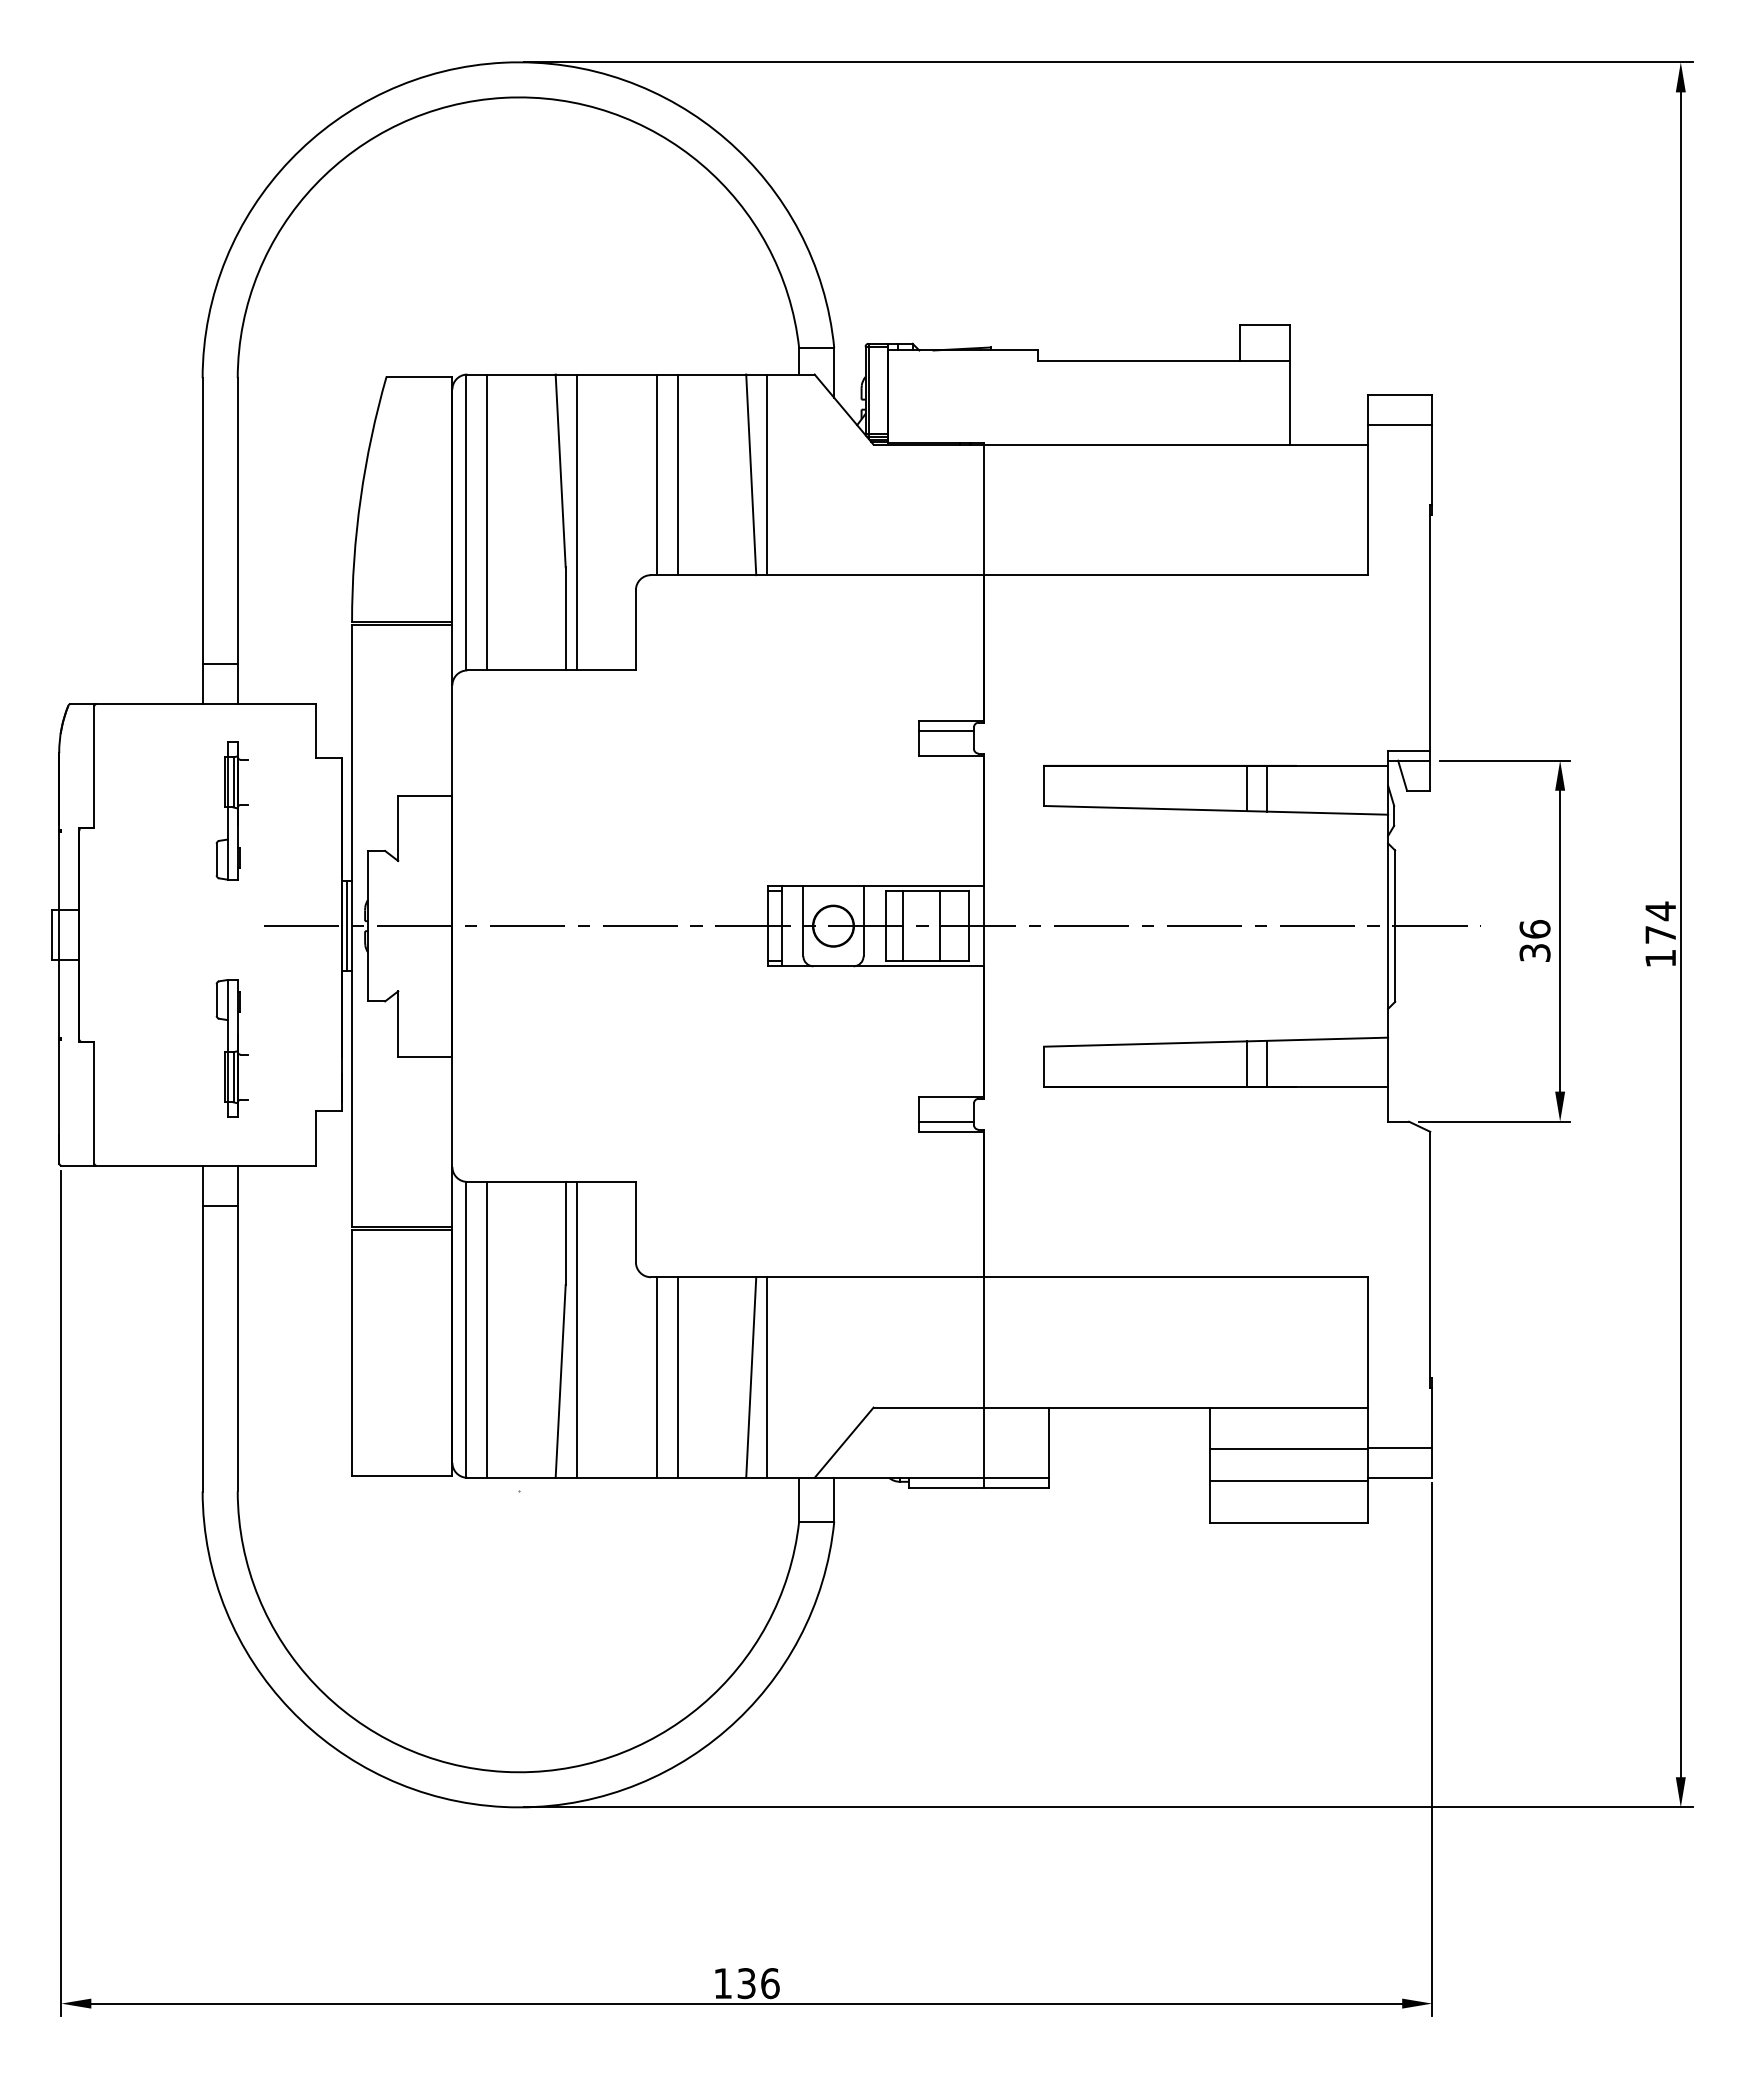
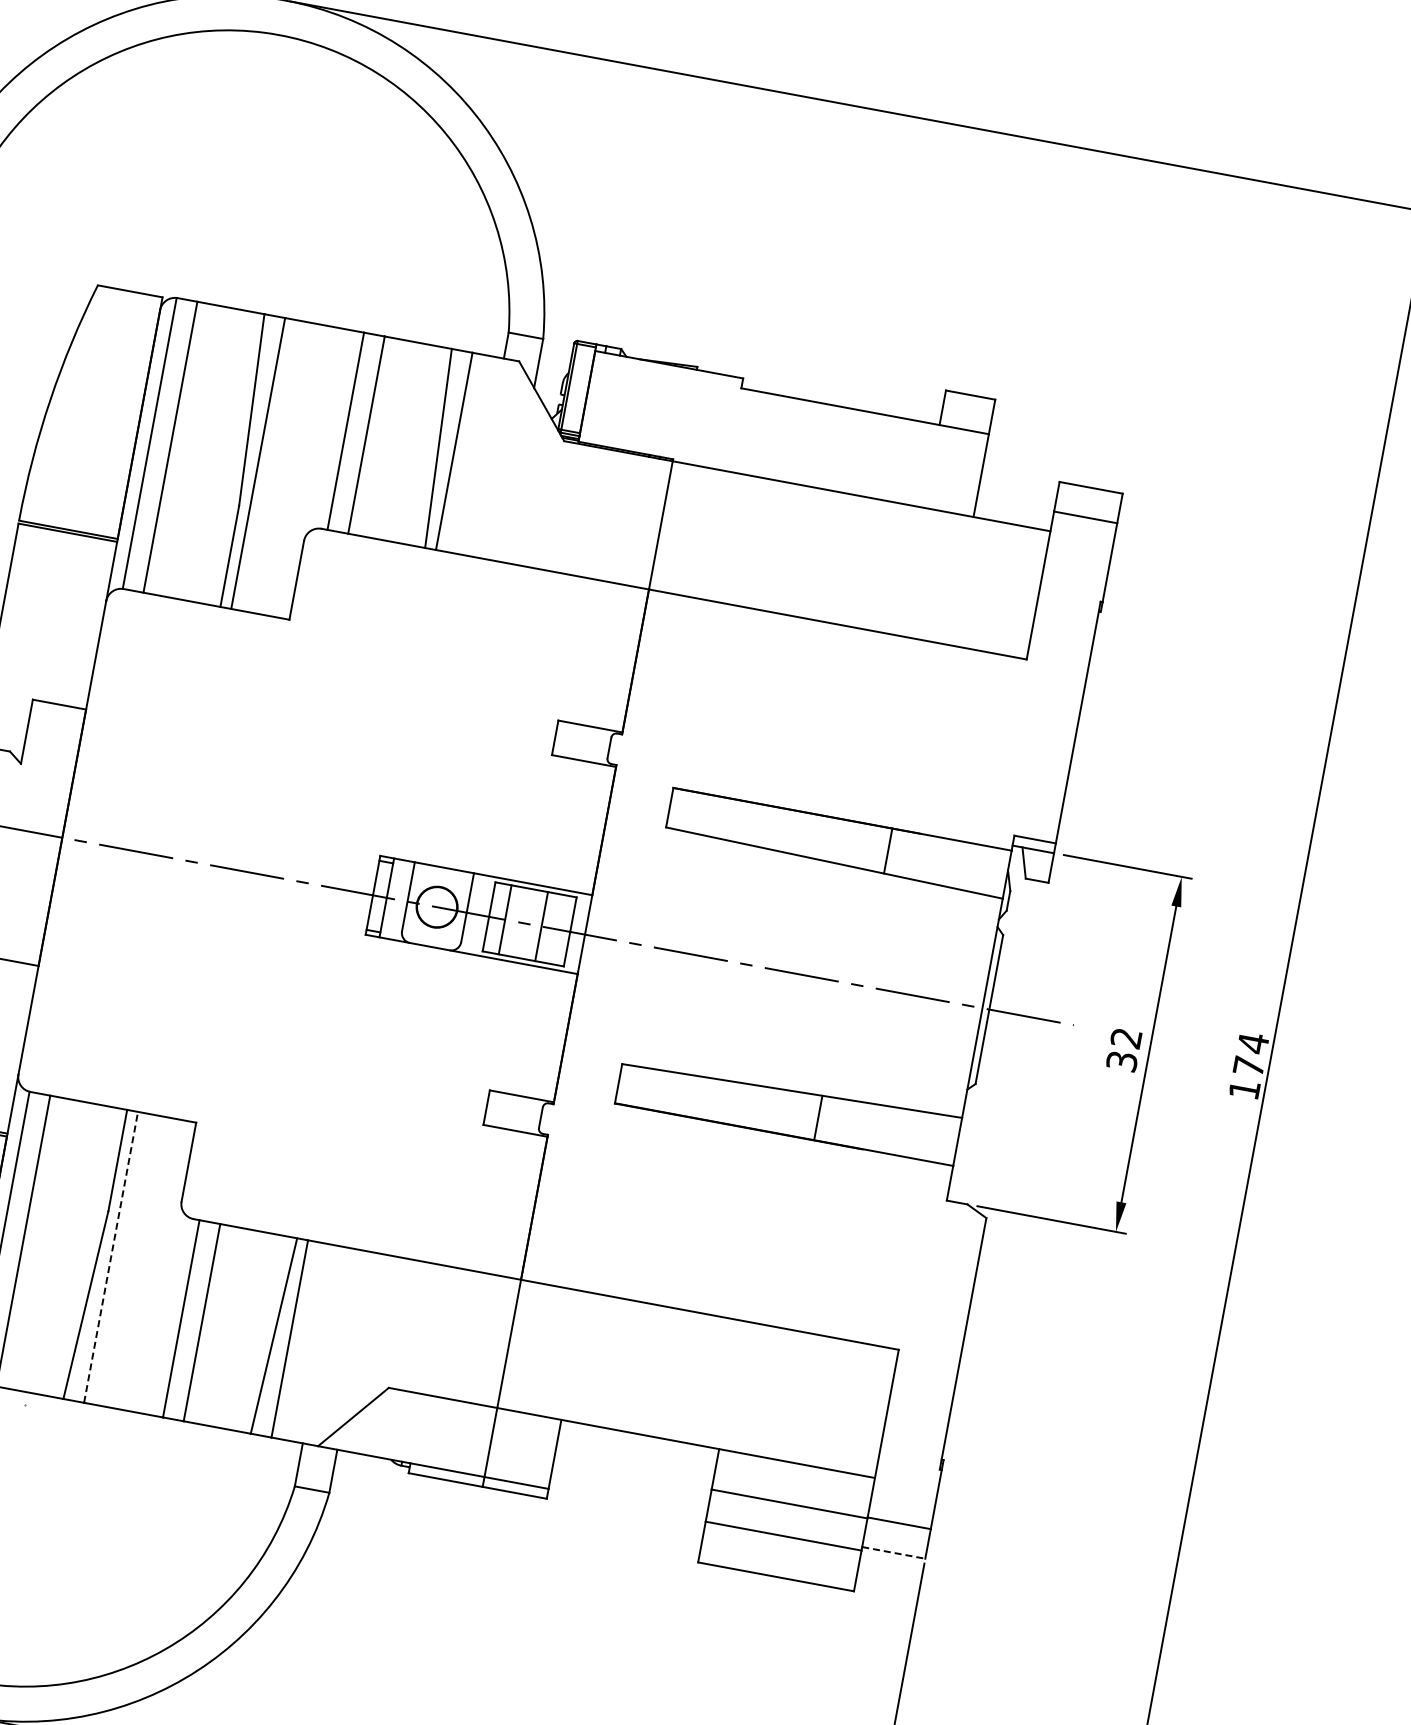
line: (945, 730) -> (582, 735), removed
line: (1246, 788) -> (868, 847), removed
text: (1534, 929) -> (1125, 1038), 36 -> 32
line: (1266, 1063) -> (837, 1121), removed
line: (945, 1121) -> (511, 1119), removed
line: (576, 1329) -> (110, 1256), solid -> dashed
line: (1400, 1477) -> (894, 1552), solid -> dashed

